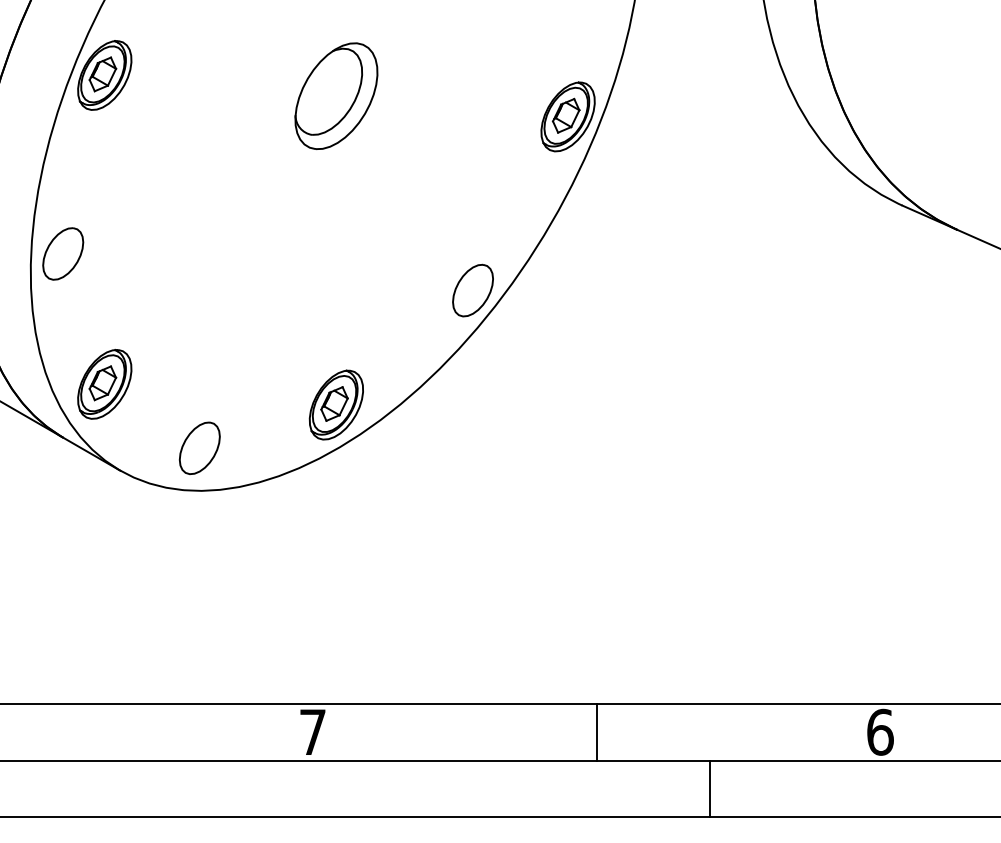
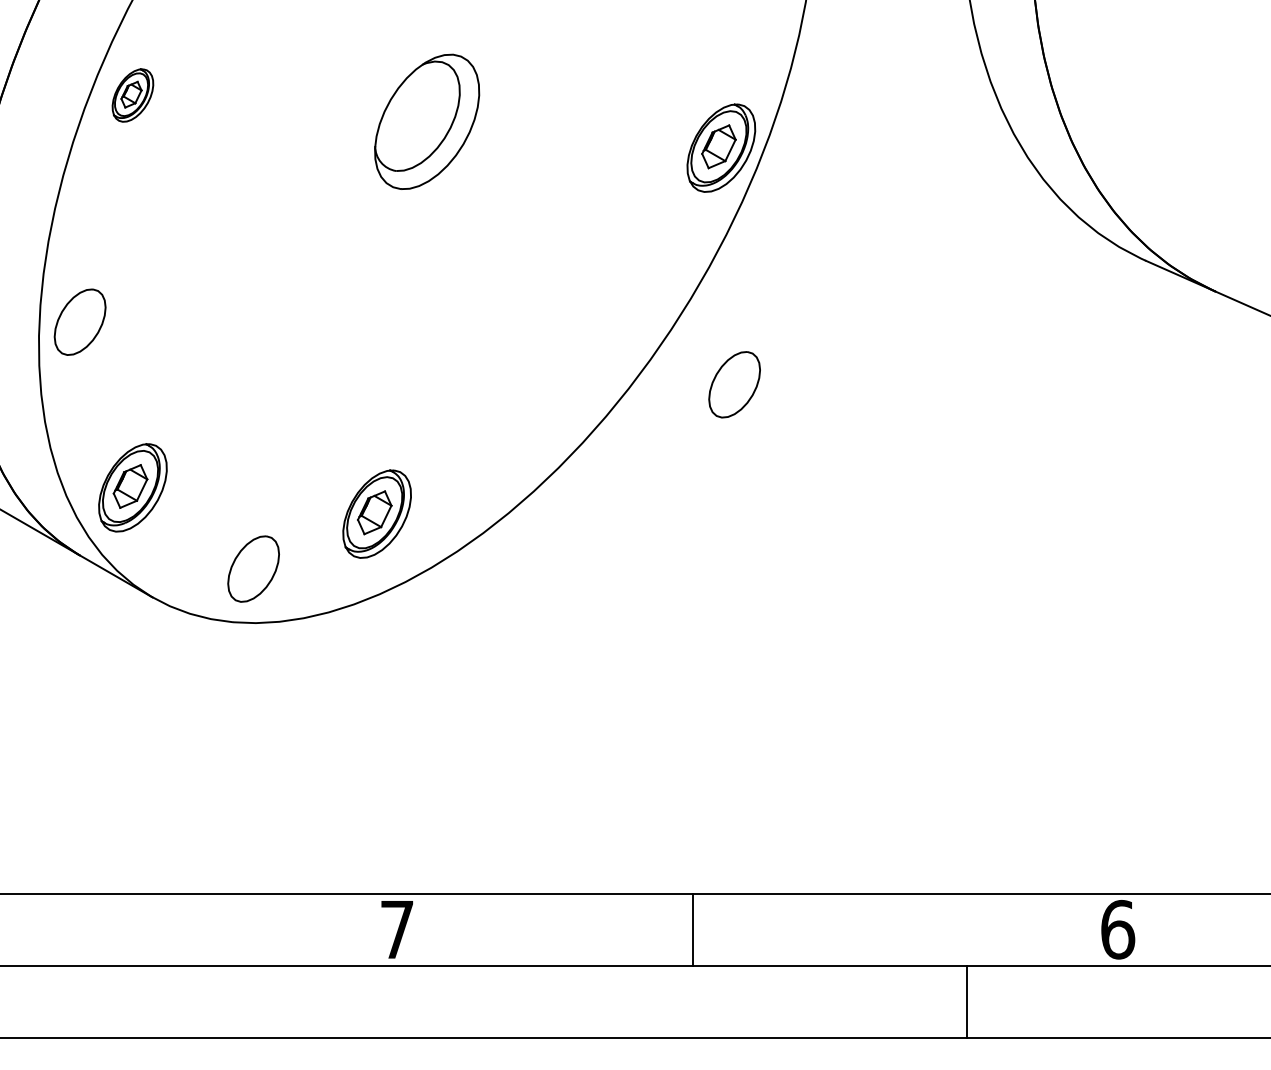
part: (104, 75) -> (132, 95), size x0.6
part: (472, 290) -> (734, 384), moved
part: (335, 404) -> (376, 513), moved
line: (596, 732) -> (692, 929), moved
line: (710, 788) -> (967, 1001), moved

